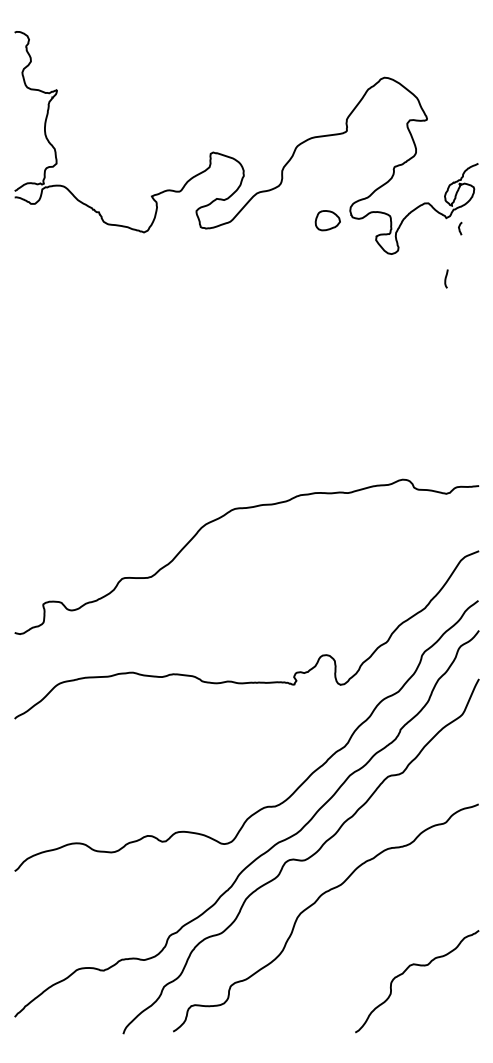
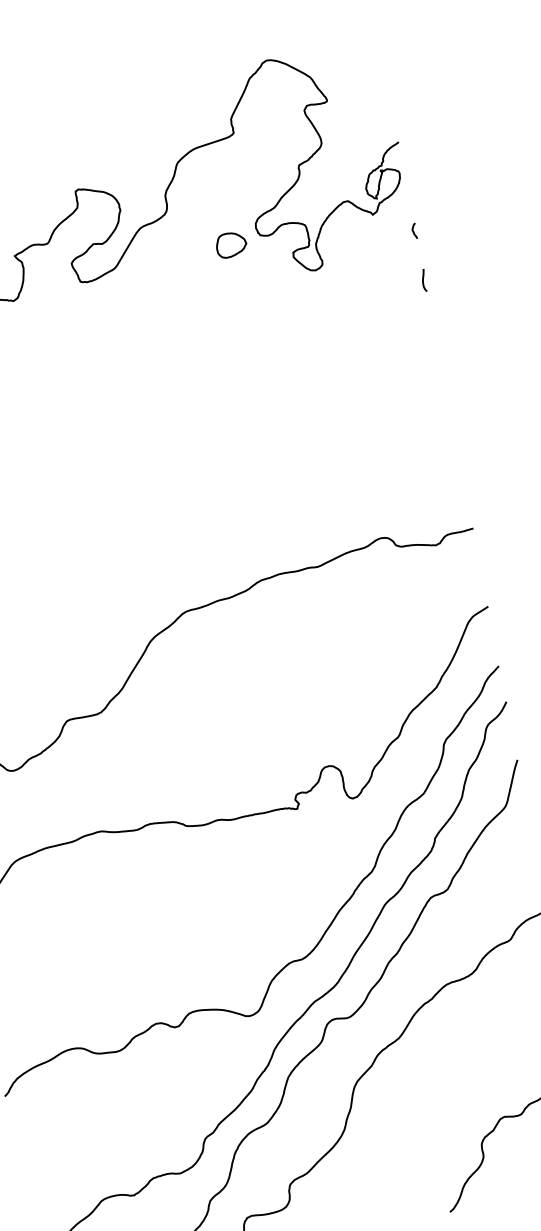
curve: (460, 228) -> (414, 230), moved
curve: (446, 278) -> (424, 280), moved

